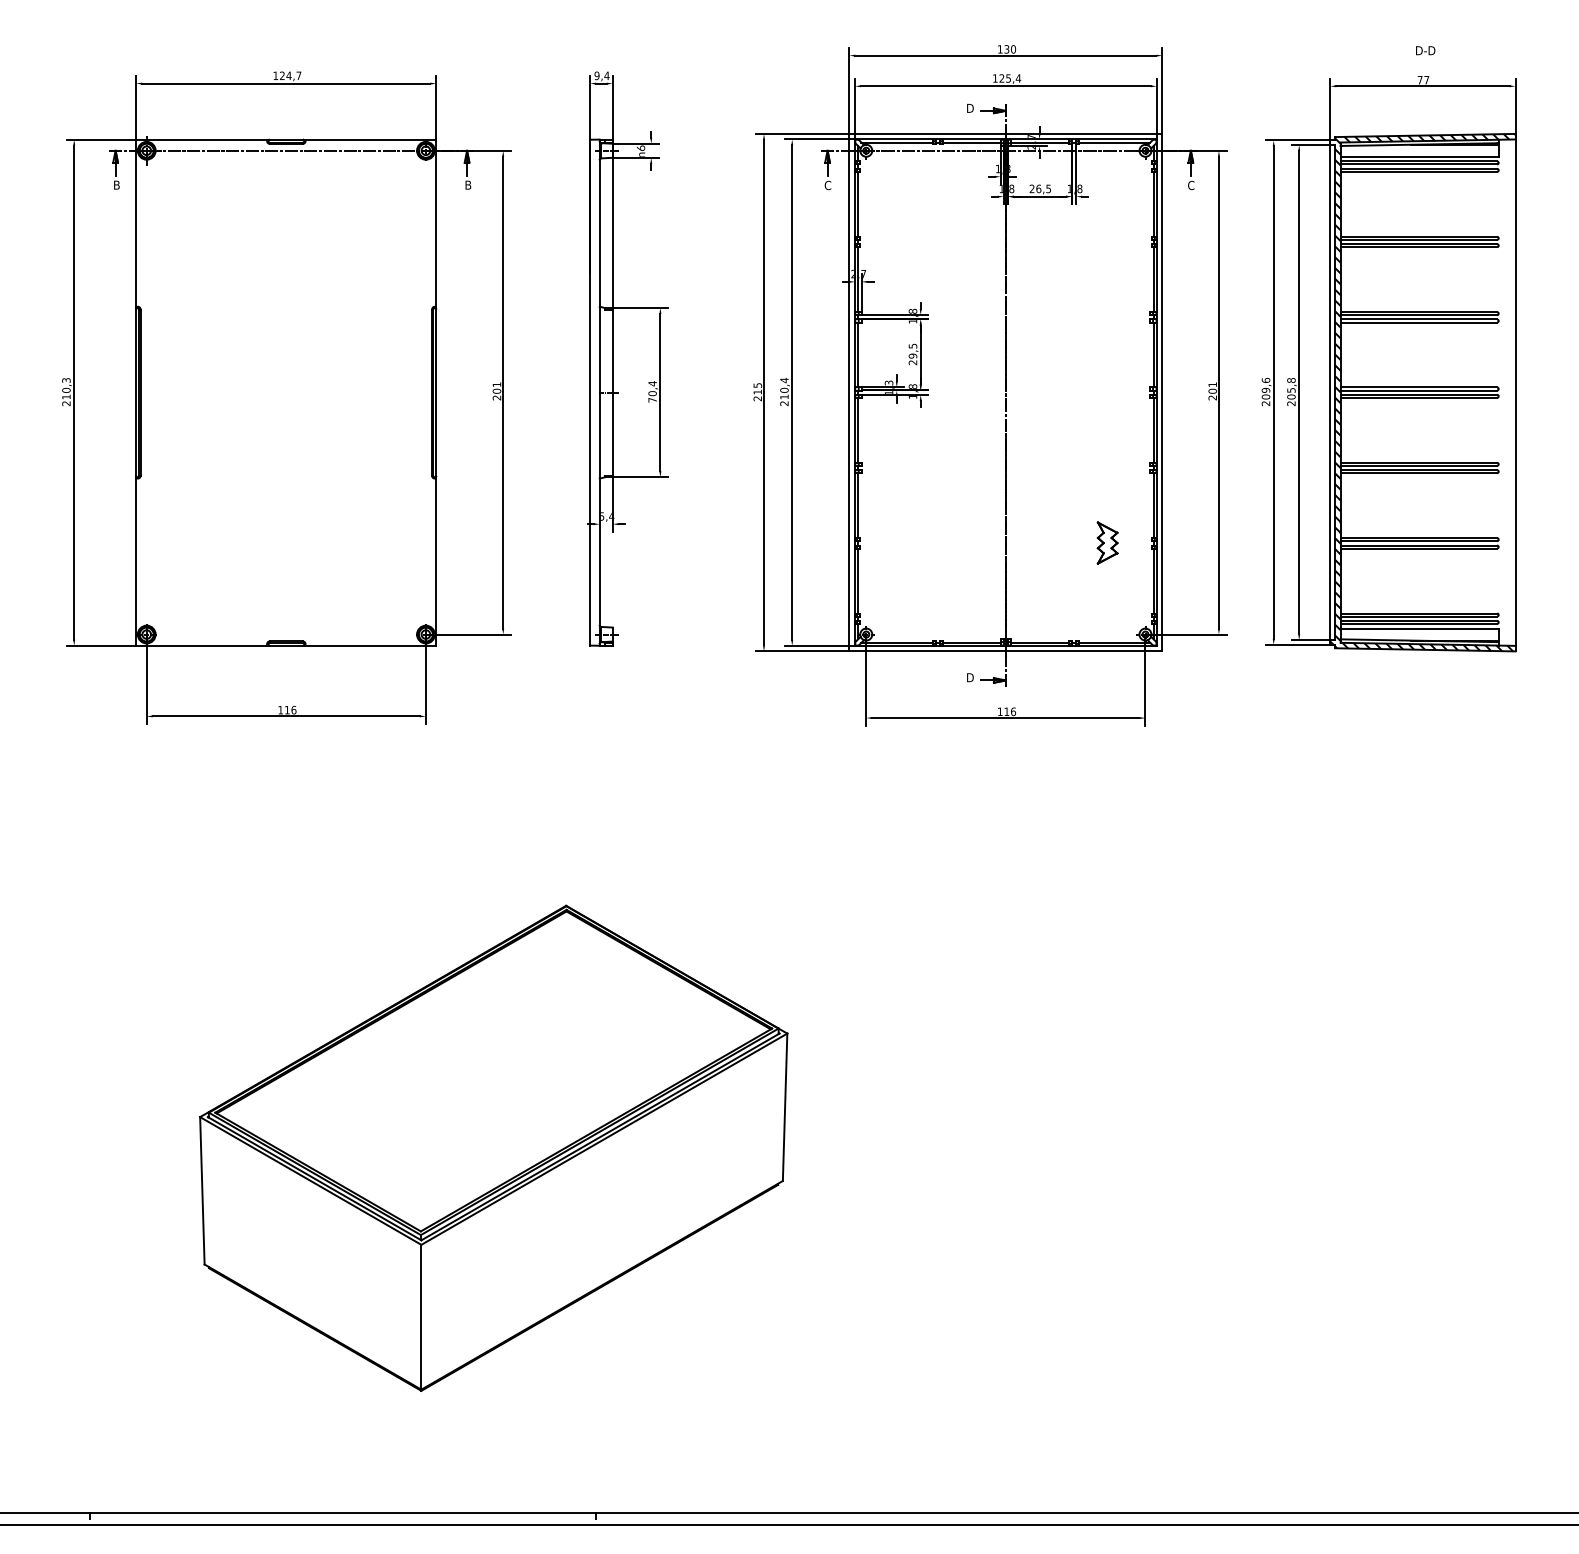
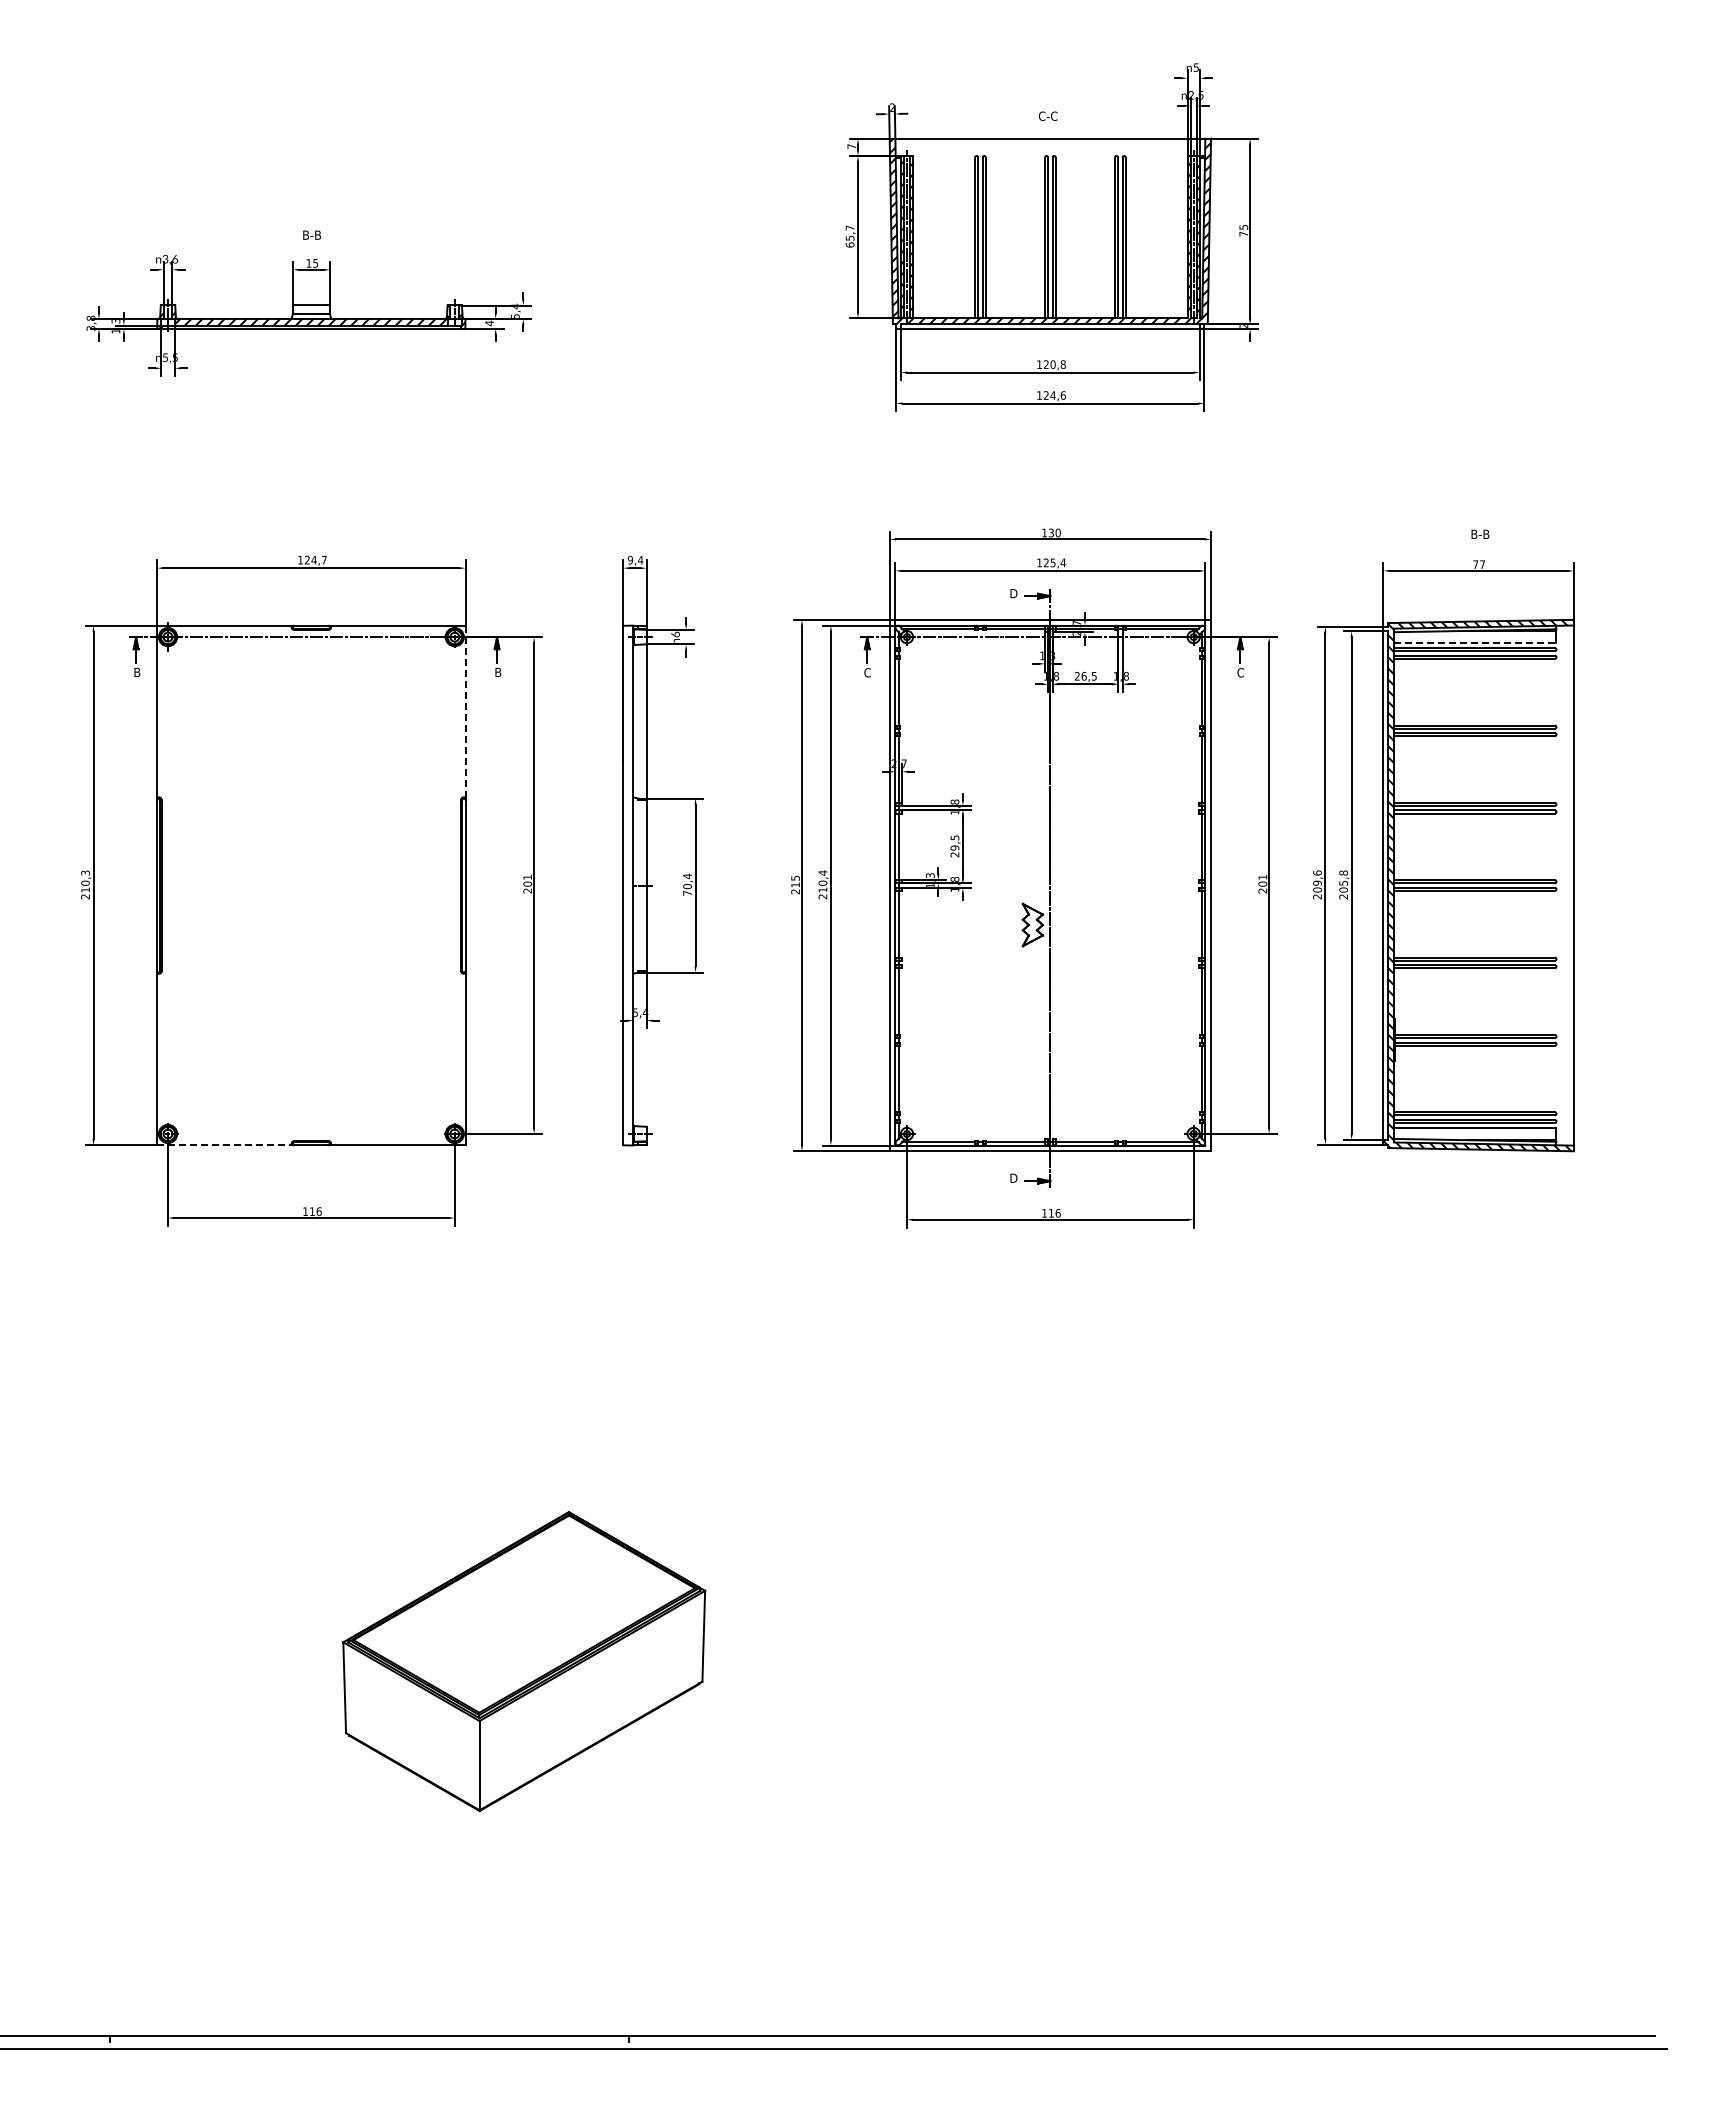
text: (1425, 49) -> (1481, 533), D-D -> B-B
line: (1419, 156) -> (1475, 643), solid -> dashed
line: (436, 223) -> (465, 711), solid -> dashed
part: (1107, 542) -> (1032, 924), moved
line: (202, 645) -> (225, 1145), solid -> dashed
part: (492, 1148) -> (523, 1661), size x0.6

